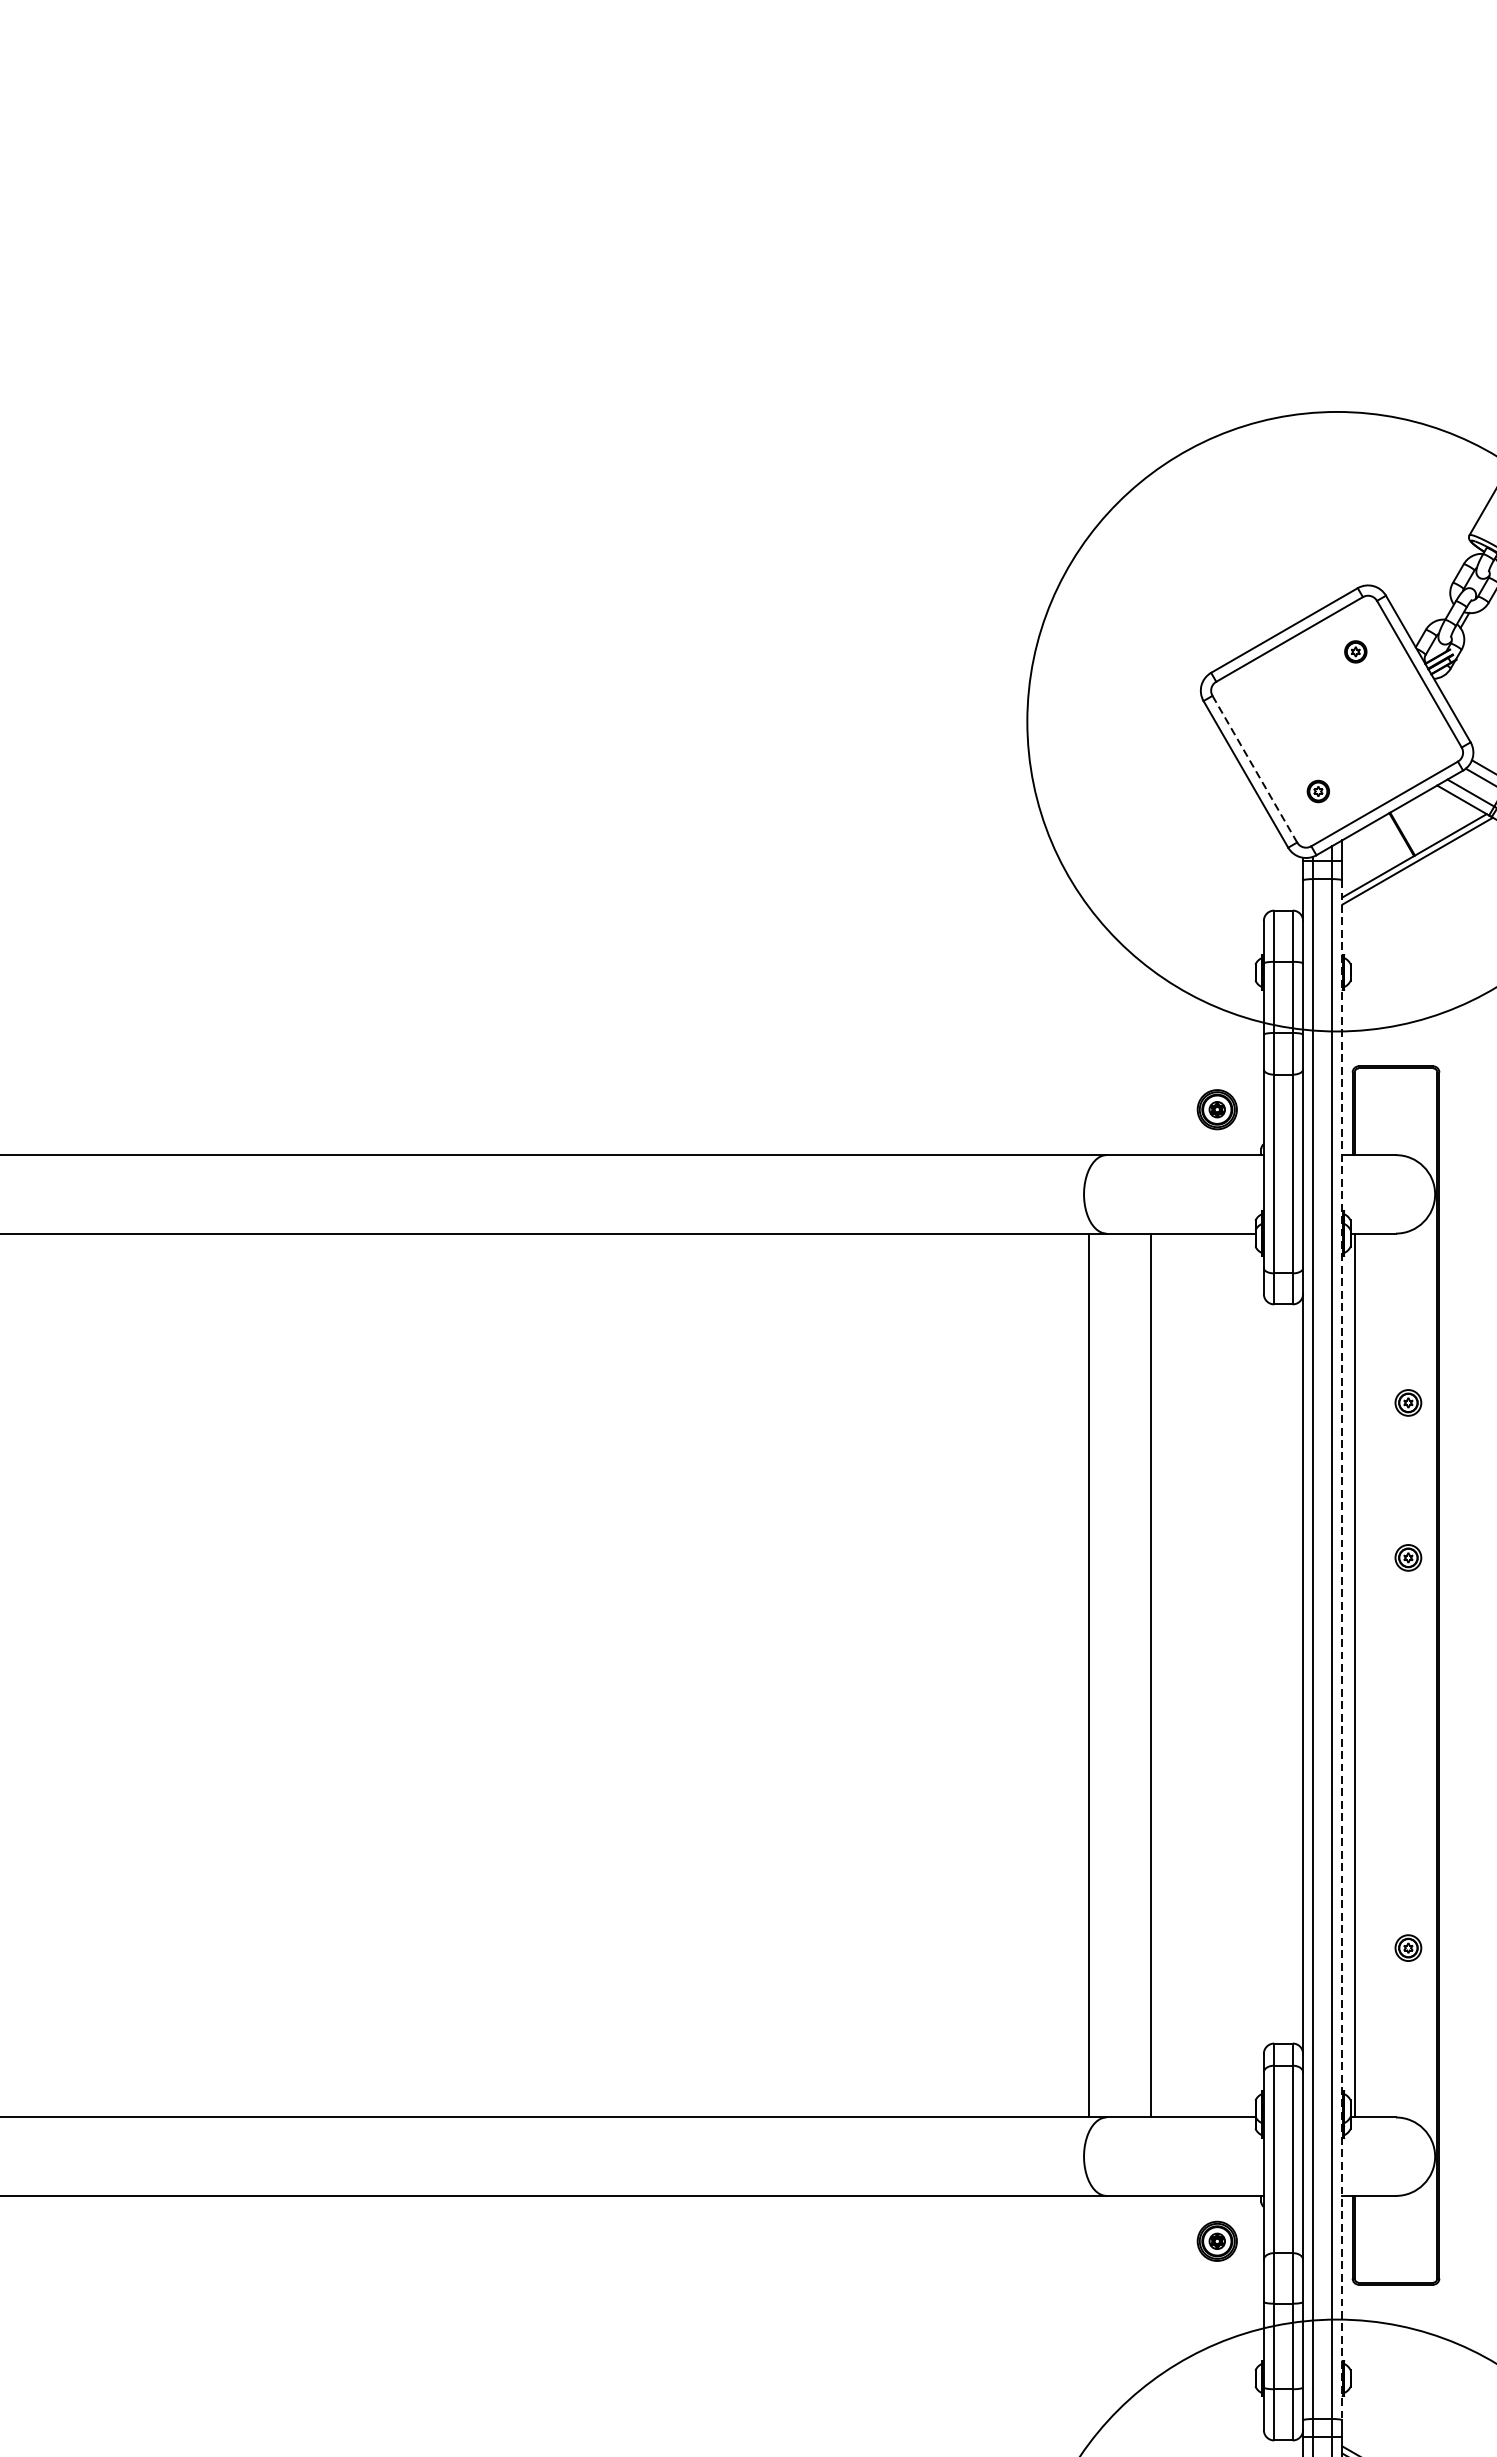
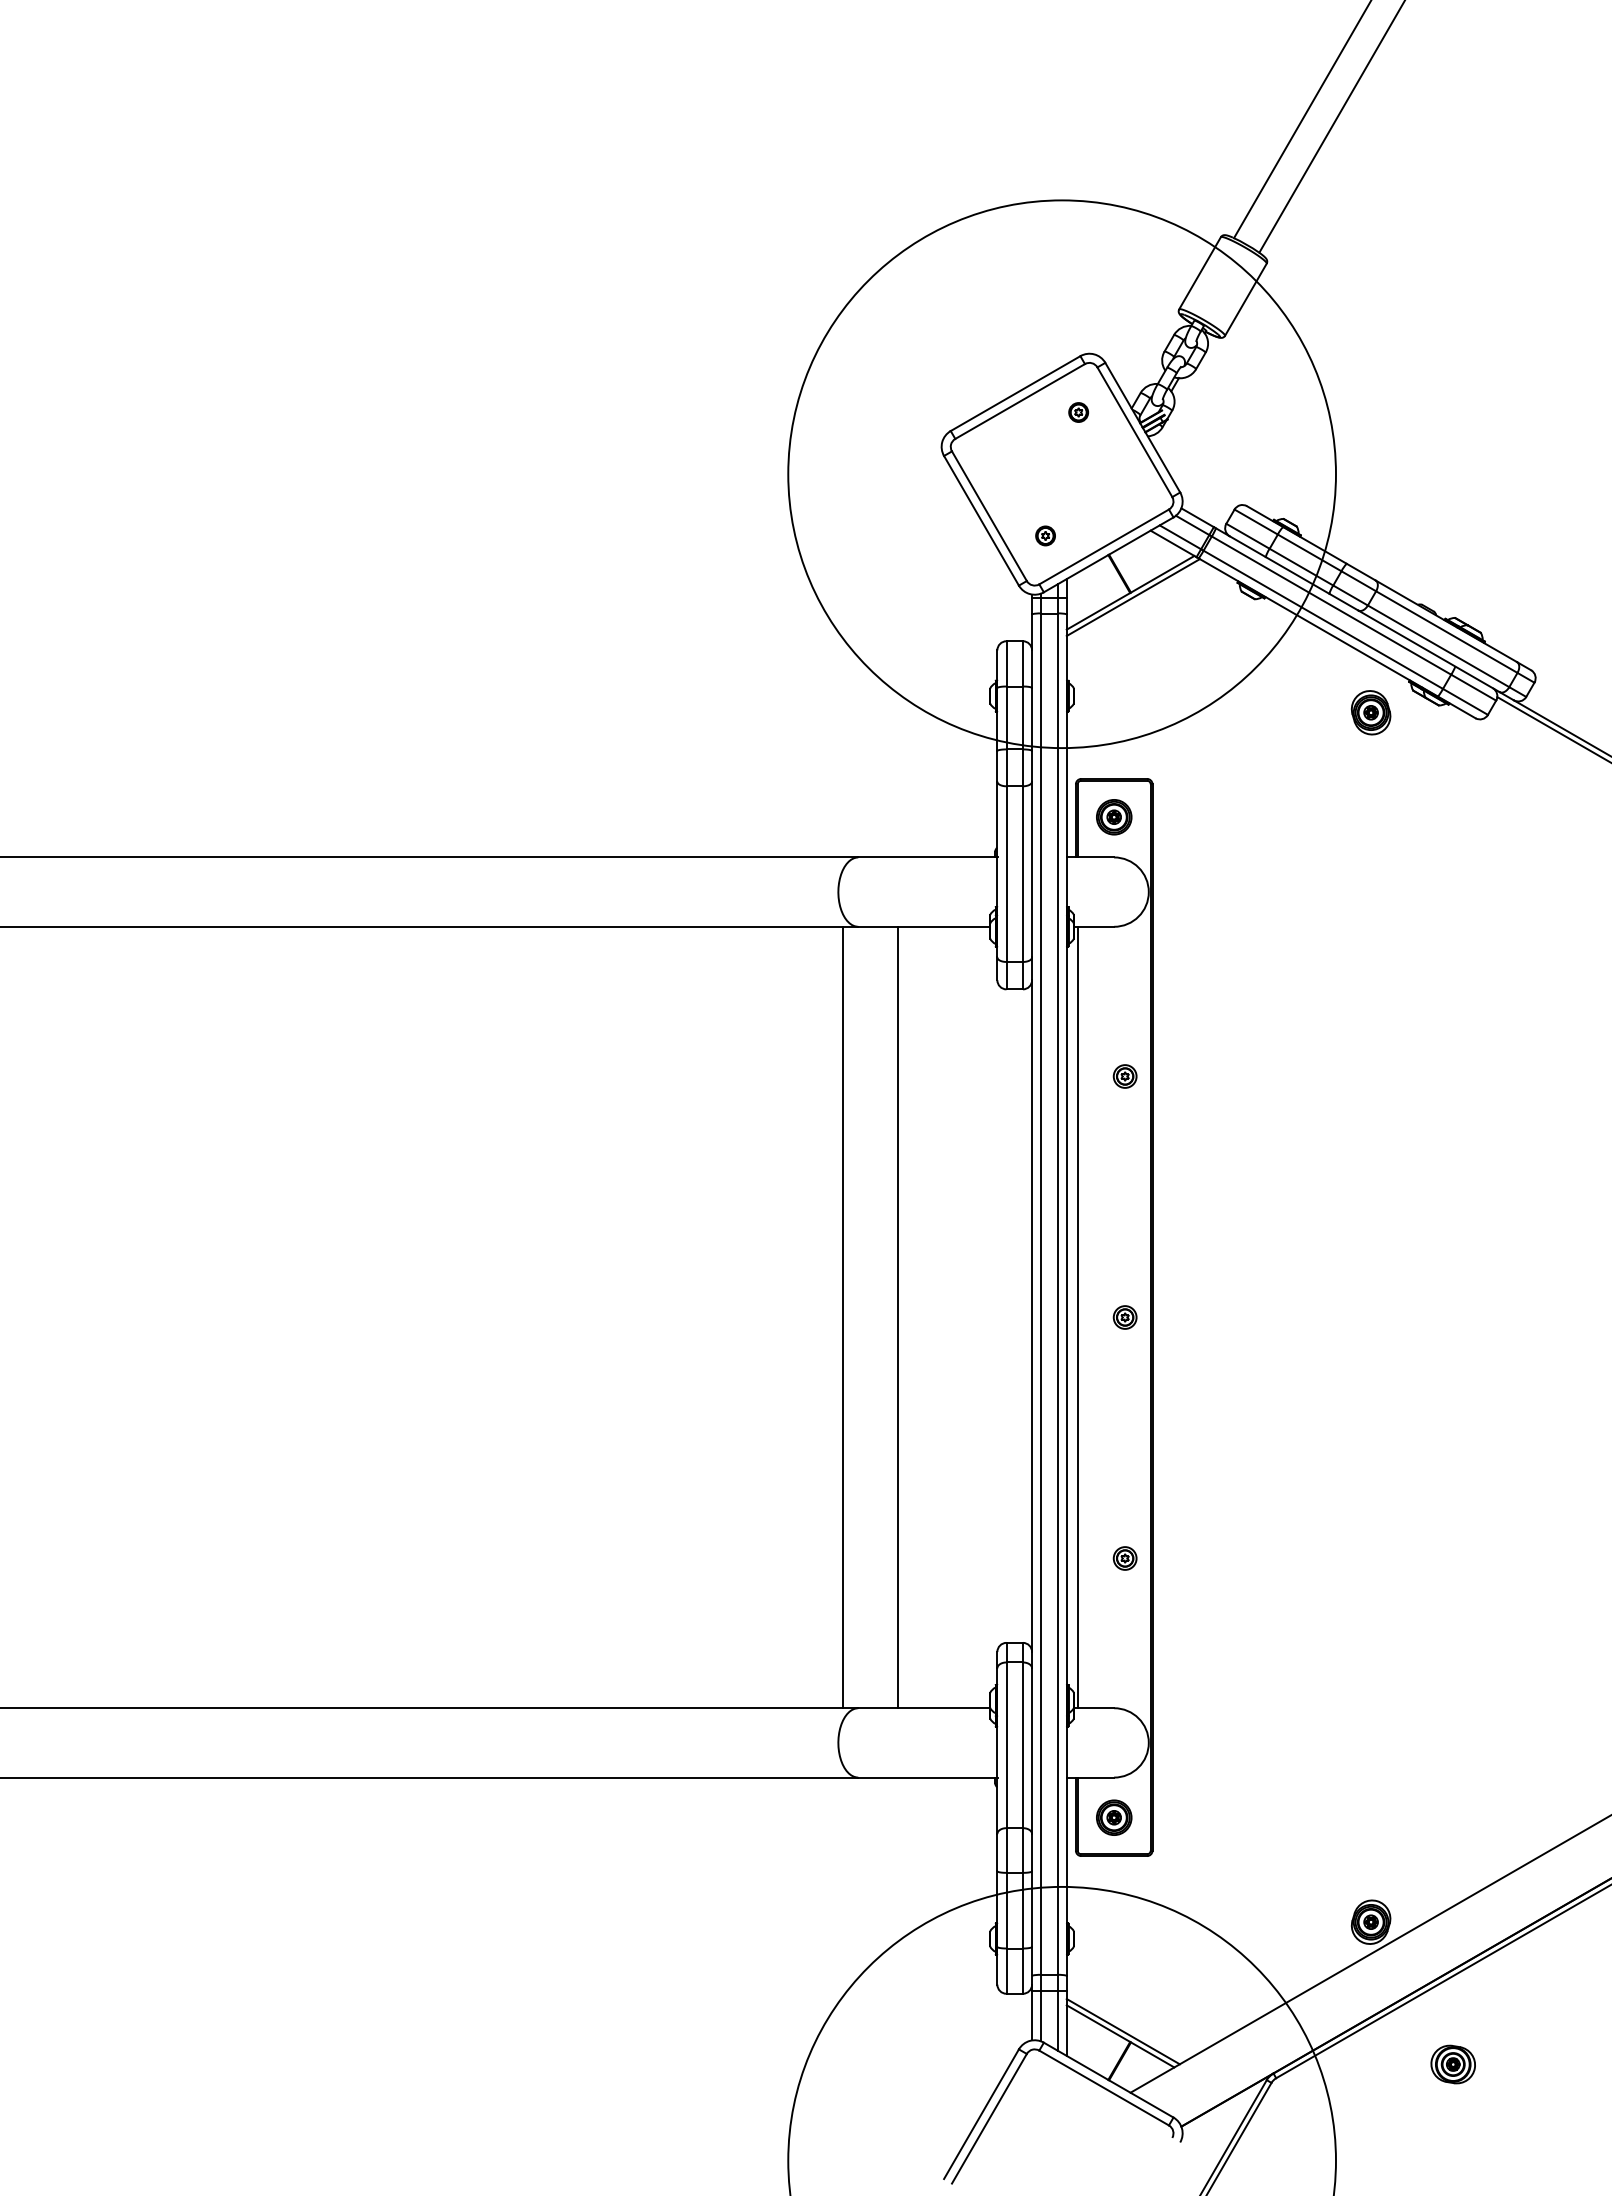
line: (1254, 769) -> (989, 516), dashed -> solid
part: (1217, 1109) -> (1114, 817), moved
part: (1407, 1557) -> (1124, 1317), moved
line: (1342, 1650) -> (1066, 1295), dashed -> solid
part: (1217, 2241) -> (1114, 1817), moved

